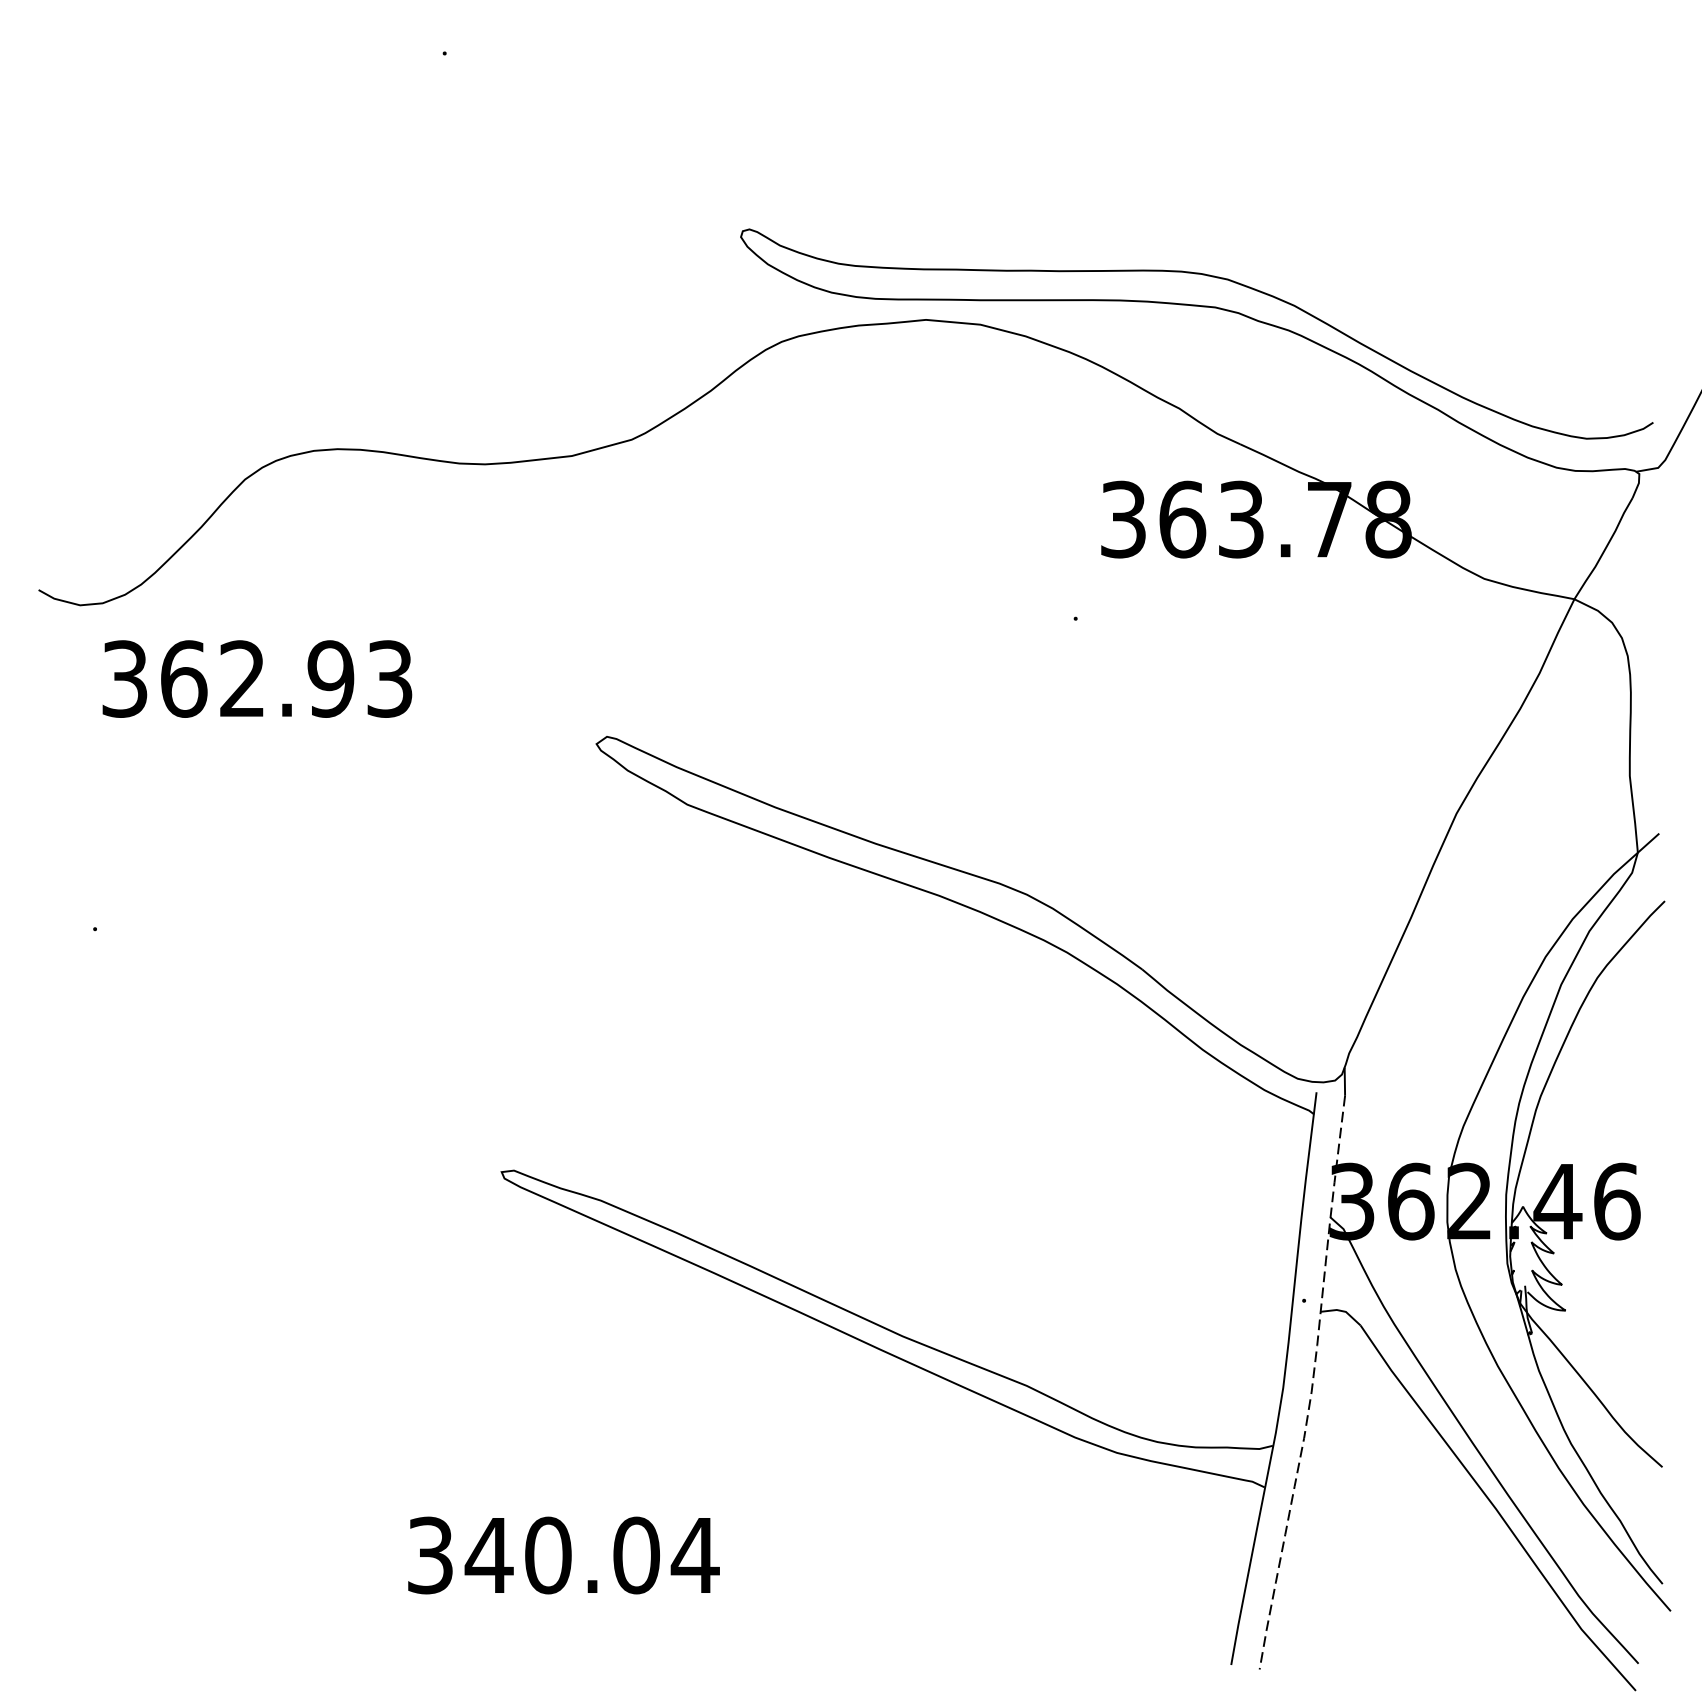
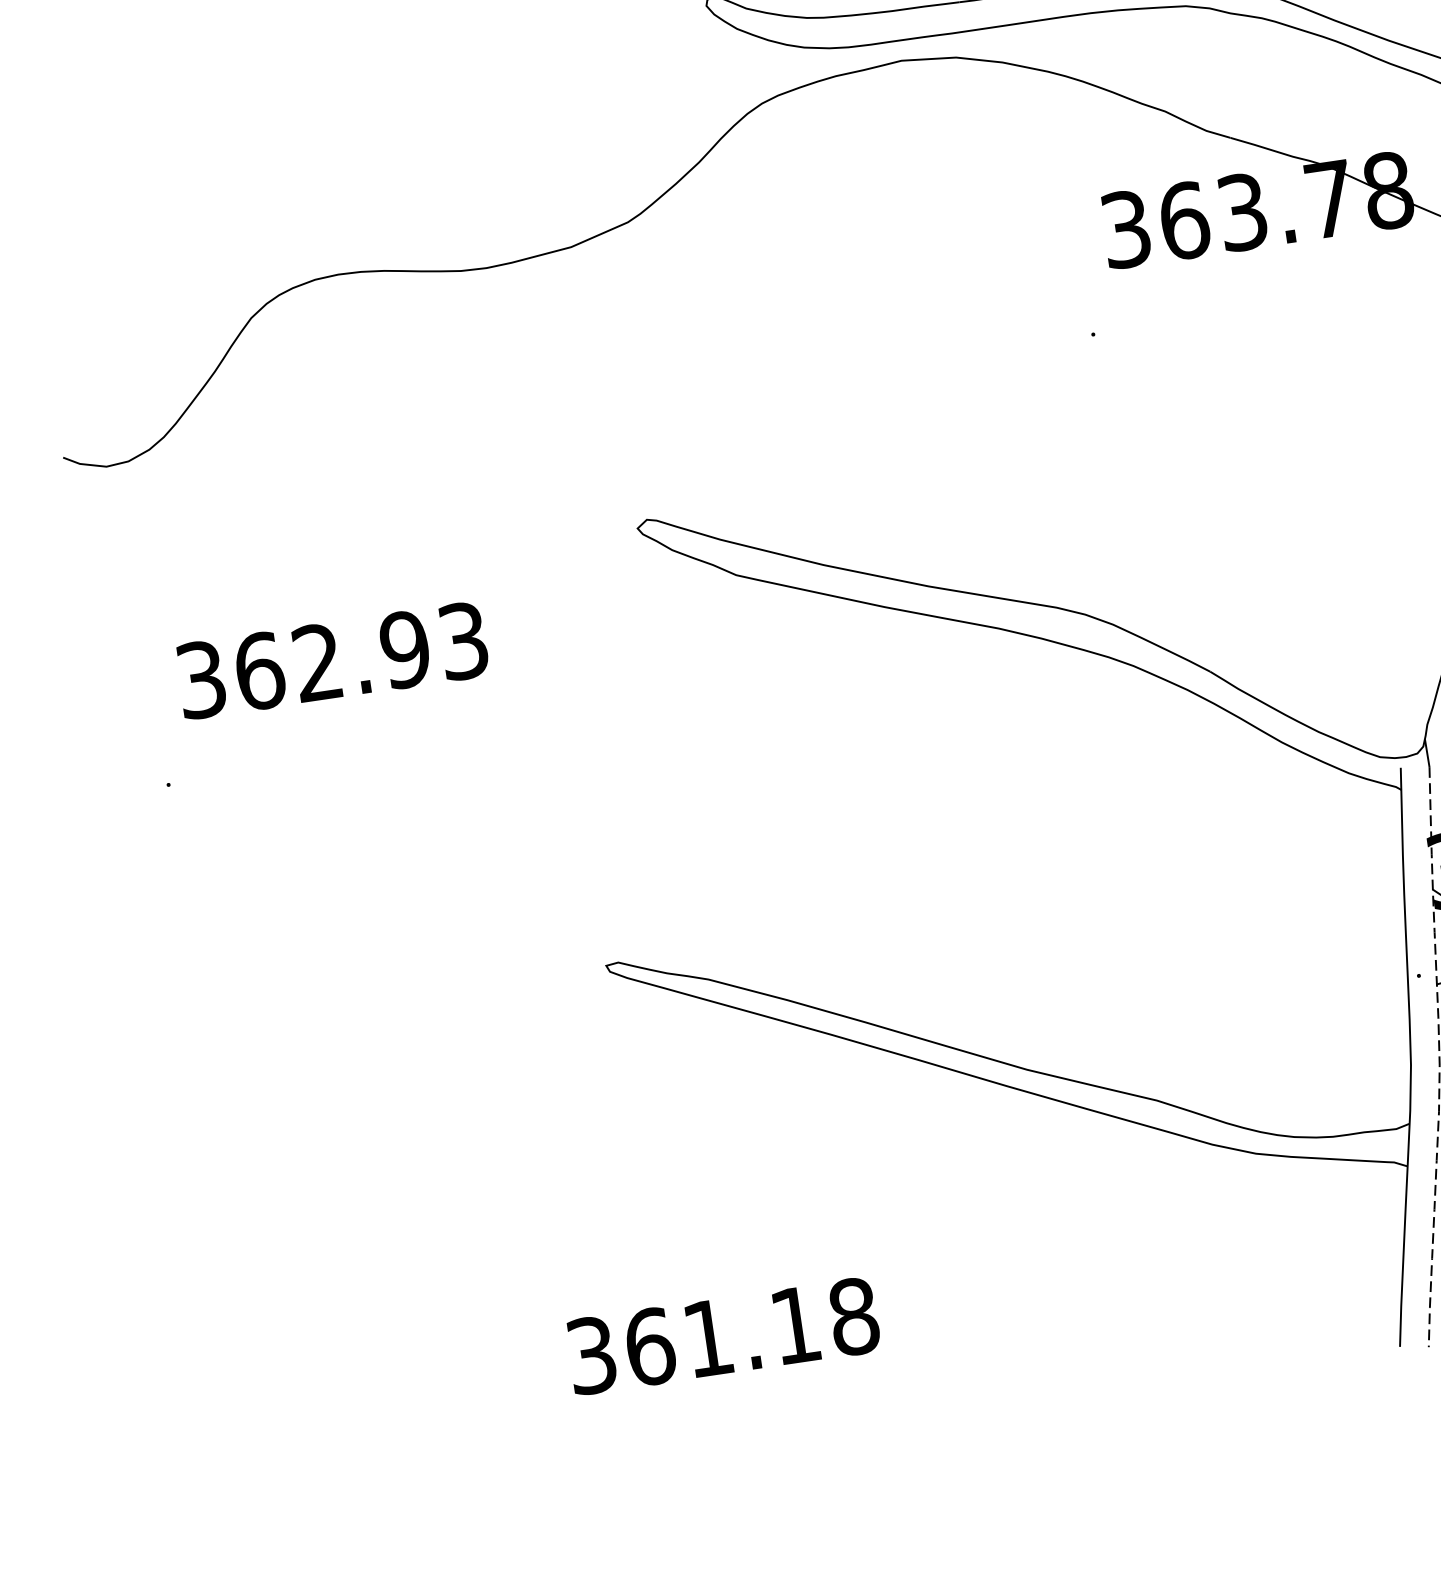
text: (257, 678) -> (332, 659), moved
text: (591, 1555) -> (751, 1331), 340.04 -> 361.18

